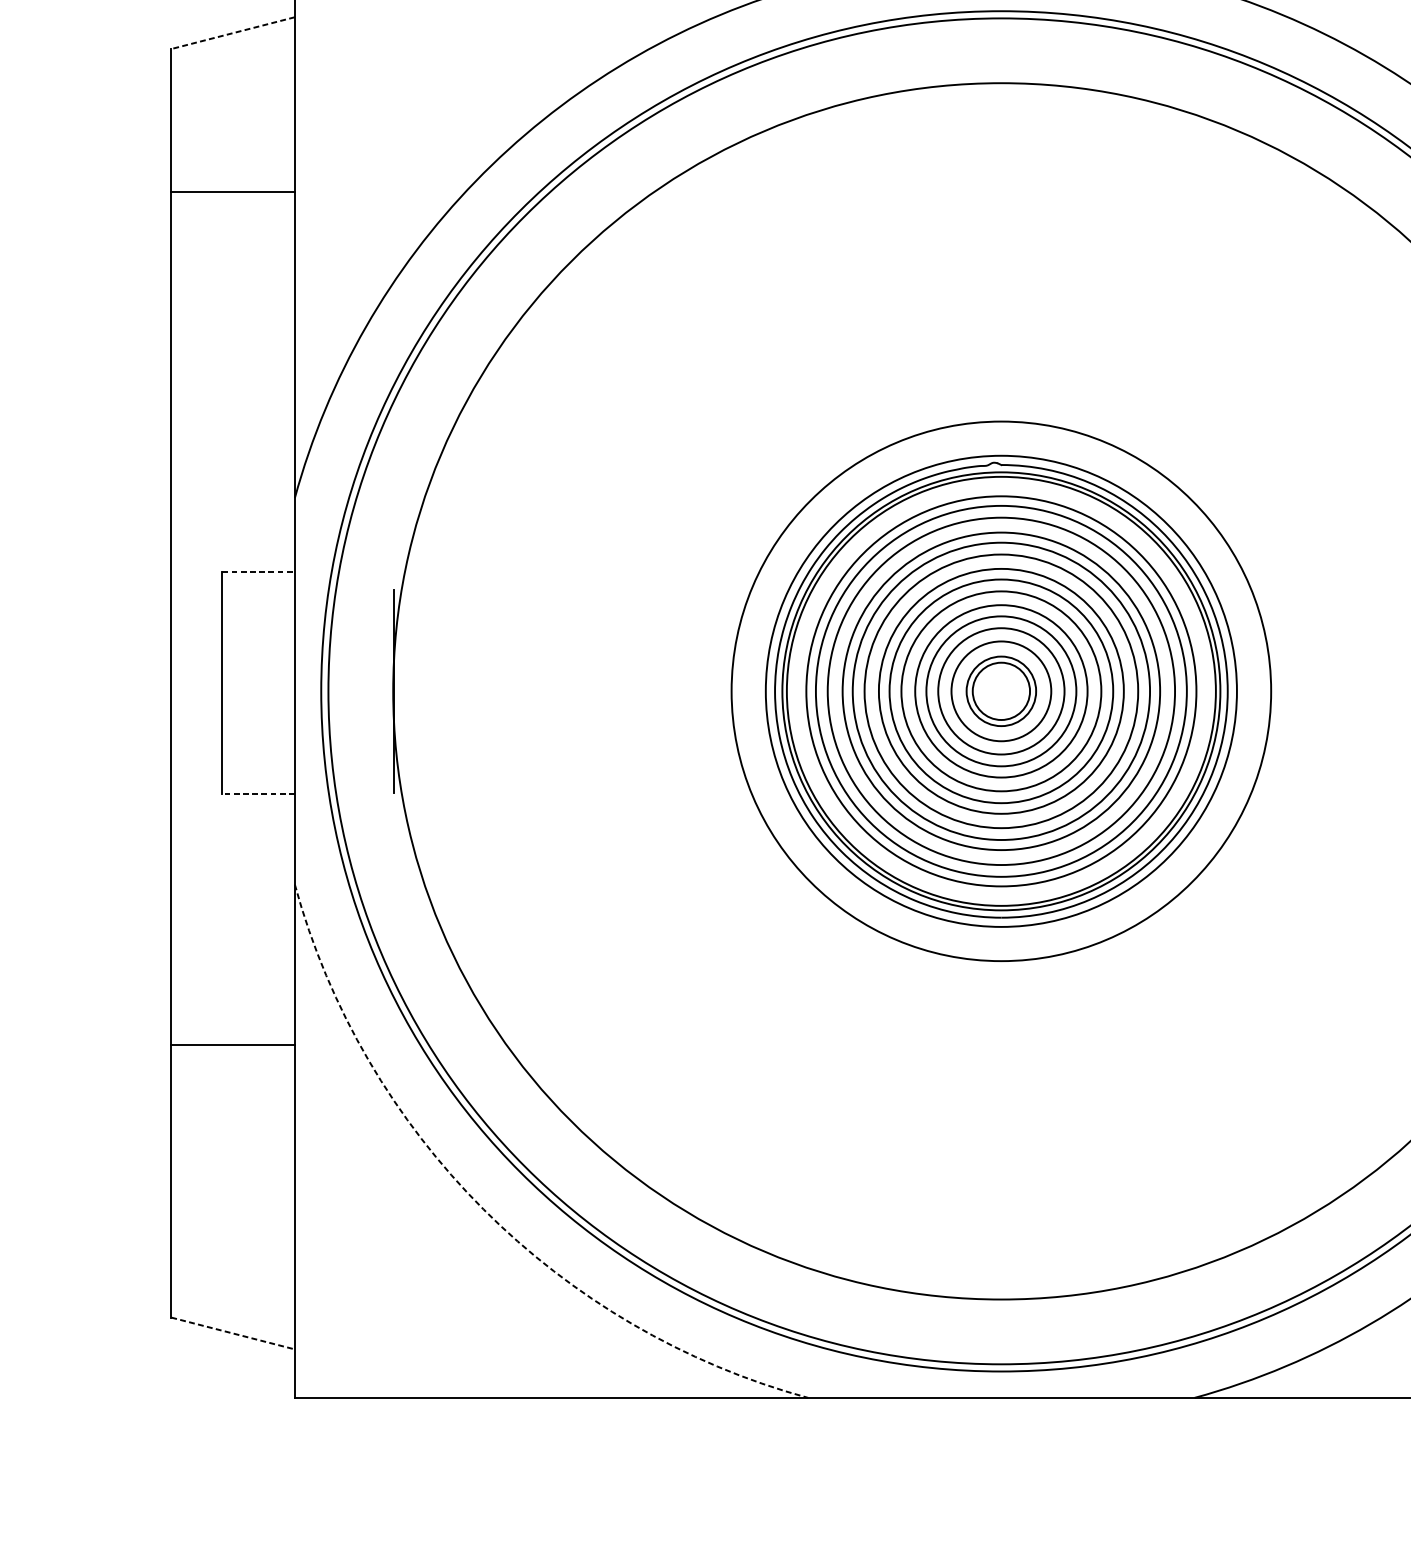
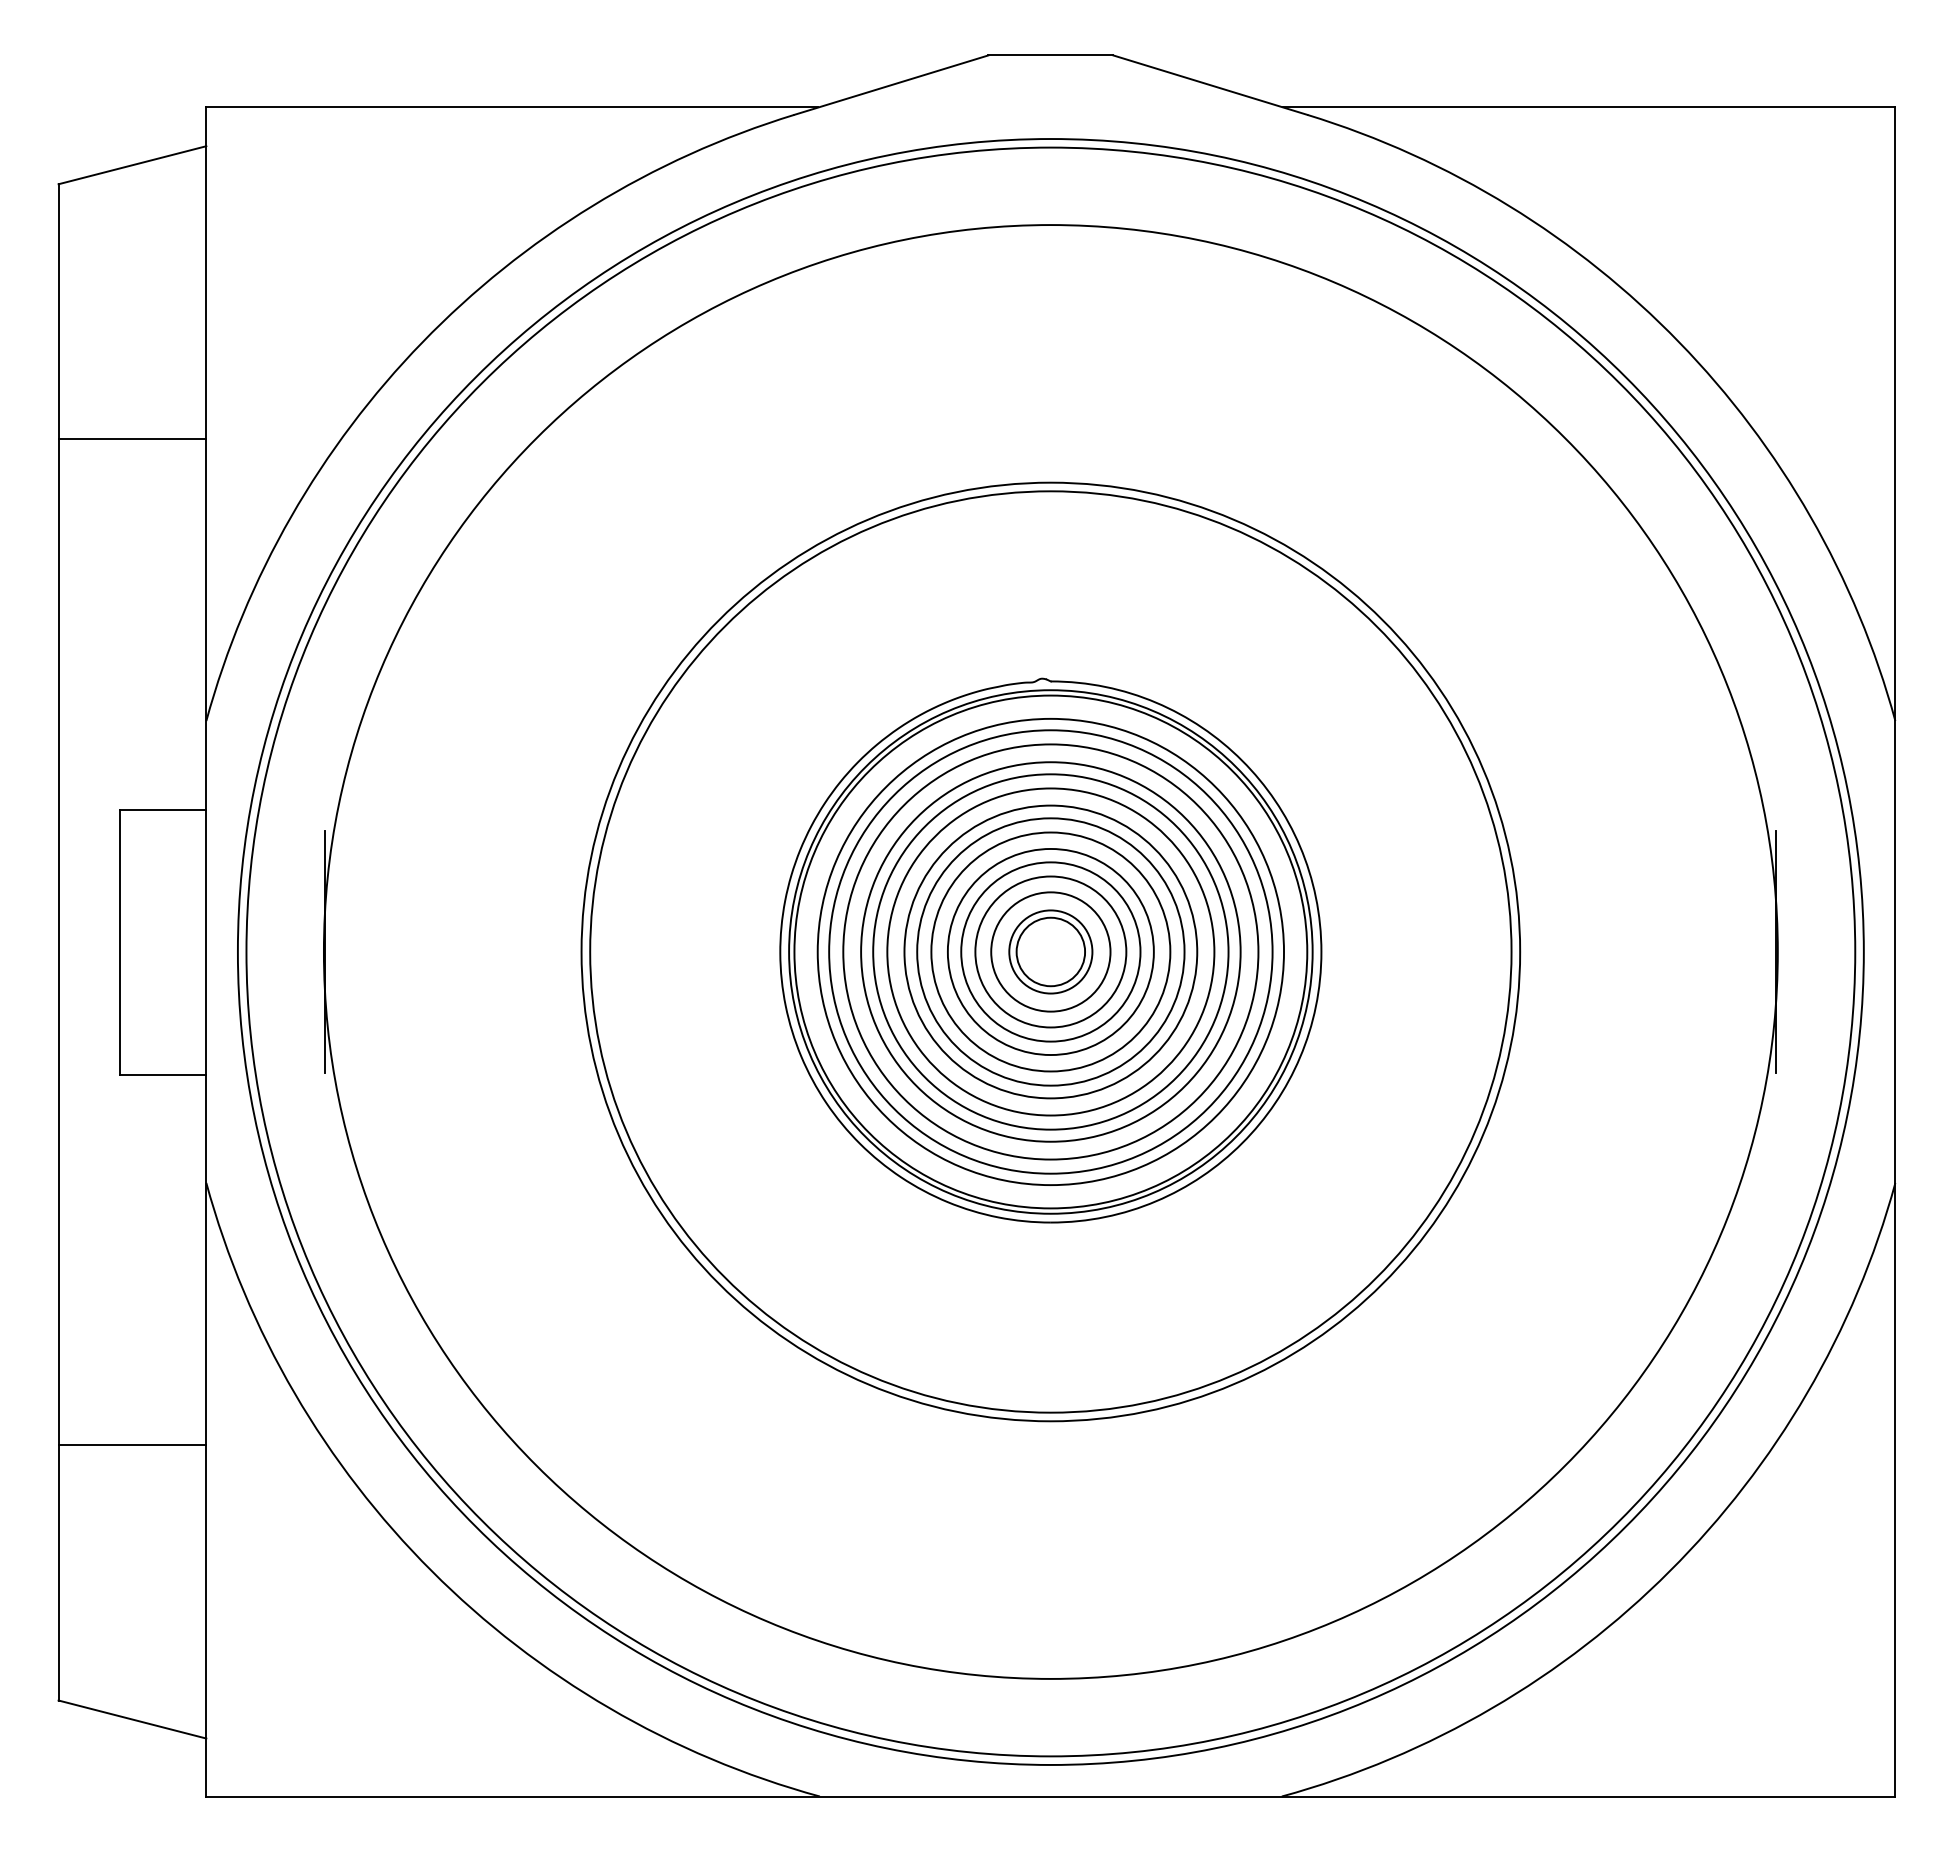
line: (232, 33) -> (131, 165), dashed -> solid
line: (233, 192) -> (132, 439), moved
line: (259, 572) -> (163, 809), dashed -> solid
circle: (1001, 690) -> (1050, 951), size x1.43
circle: (1001, 690) -> (1050, 951), size x1.67
line: (258, 793) -> (162, 1074), dashed -> solid
line: (233, 1044) -> (132, 1445), moved
arc: (483, 1209) -> (431, 1571), dashed -> solid
line: (233, 1333) -> (132, 1719), dashed -> solid

